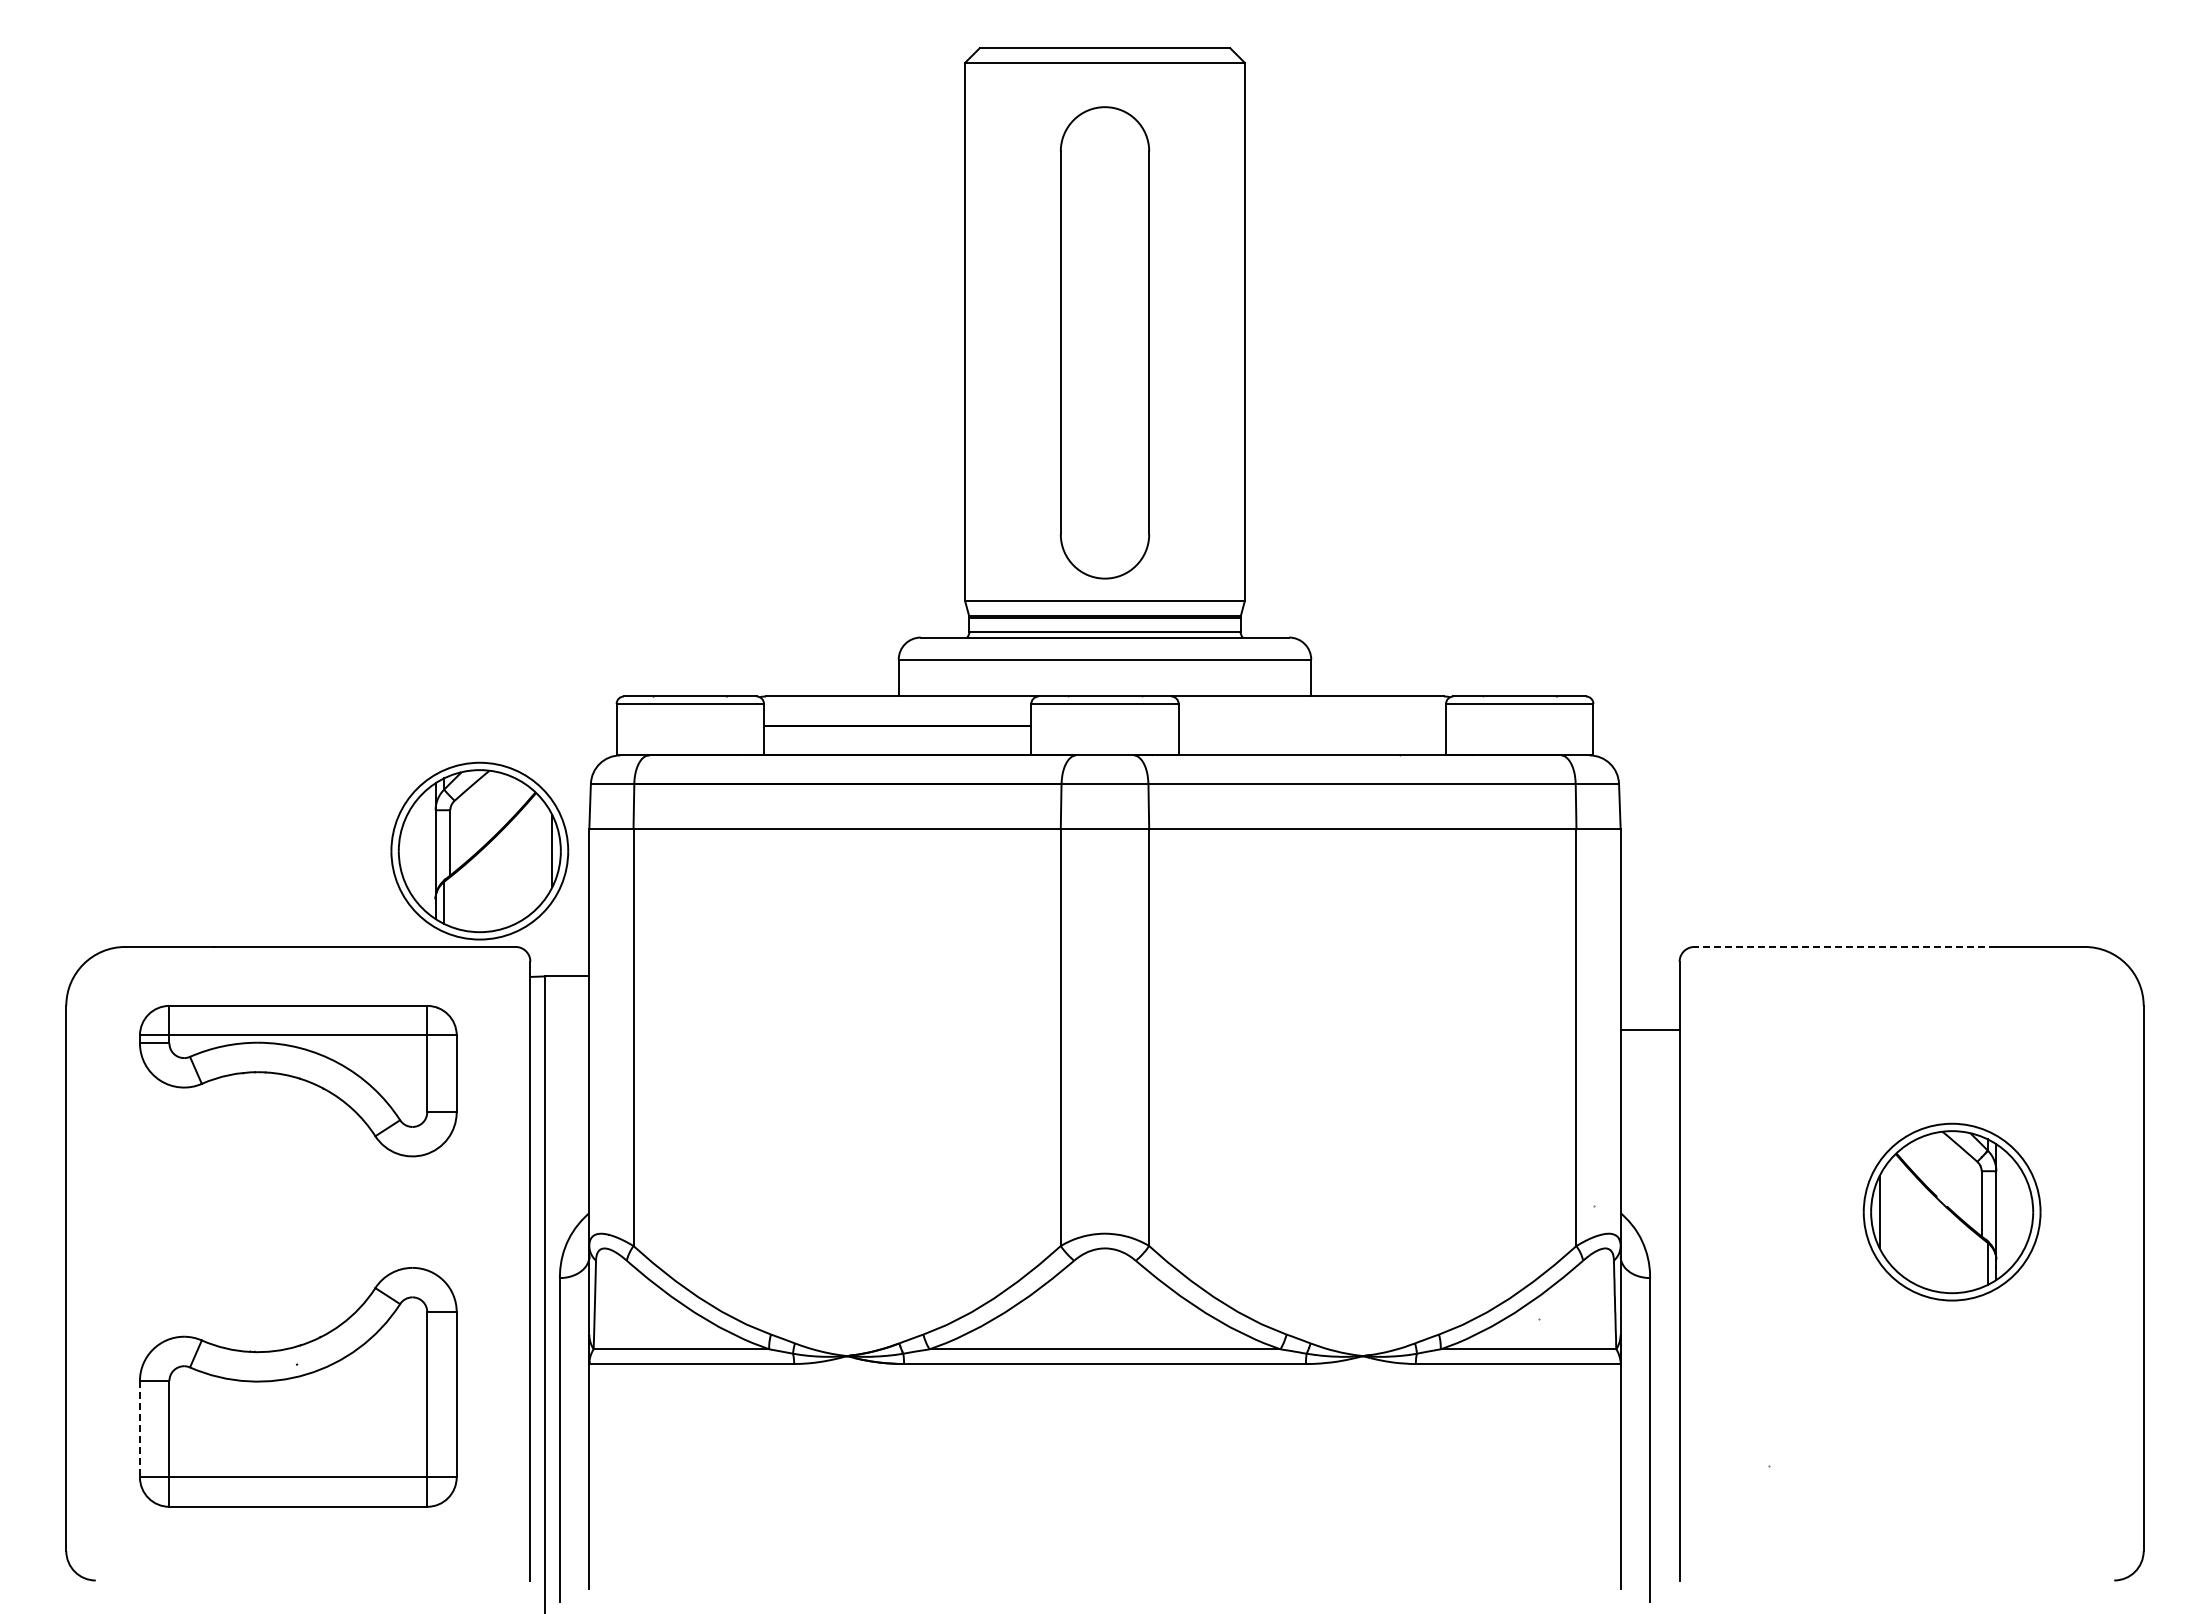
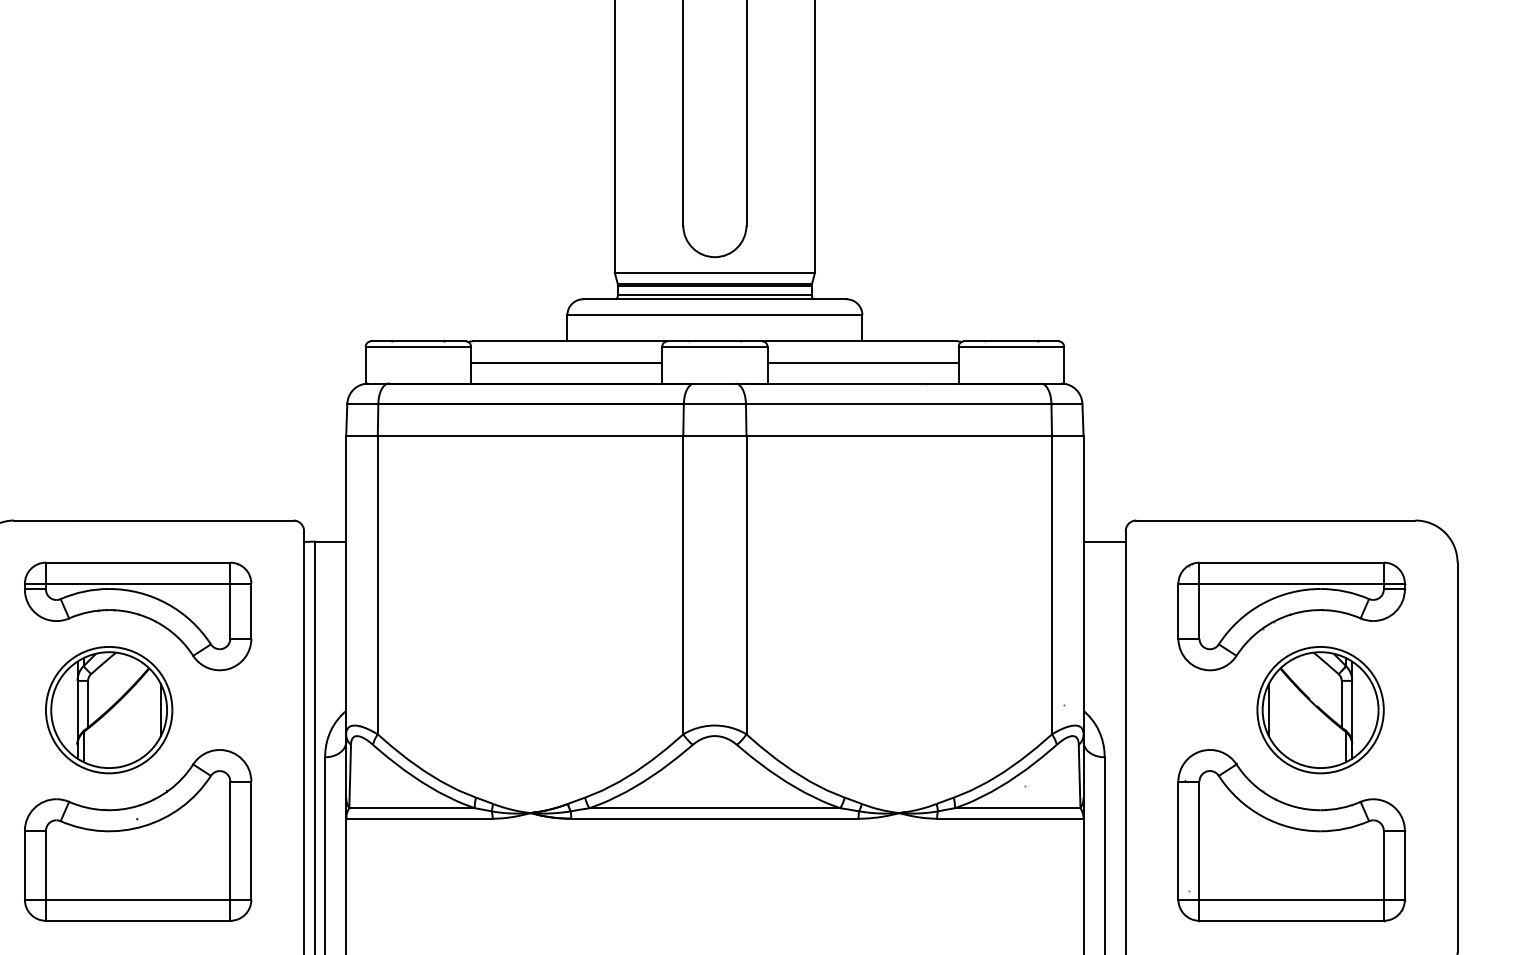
line: (1312, 725) -> (863, 362), added
part: (479, 850) -> (108, 709), moved
line: (1844, 946) -> (1243, 520), dashed -> solid
line: (1649, 1030) -> (1104, 541), moved
part: (1911, 1081) -> (1291, 616), added
part: (1911, 1387) -> (1291, 835), added
line: (139, 1429) -> (24, 865), dashed -> solid

